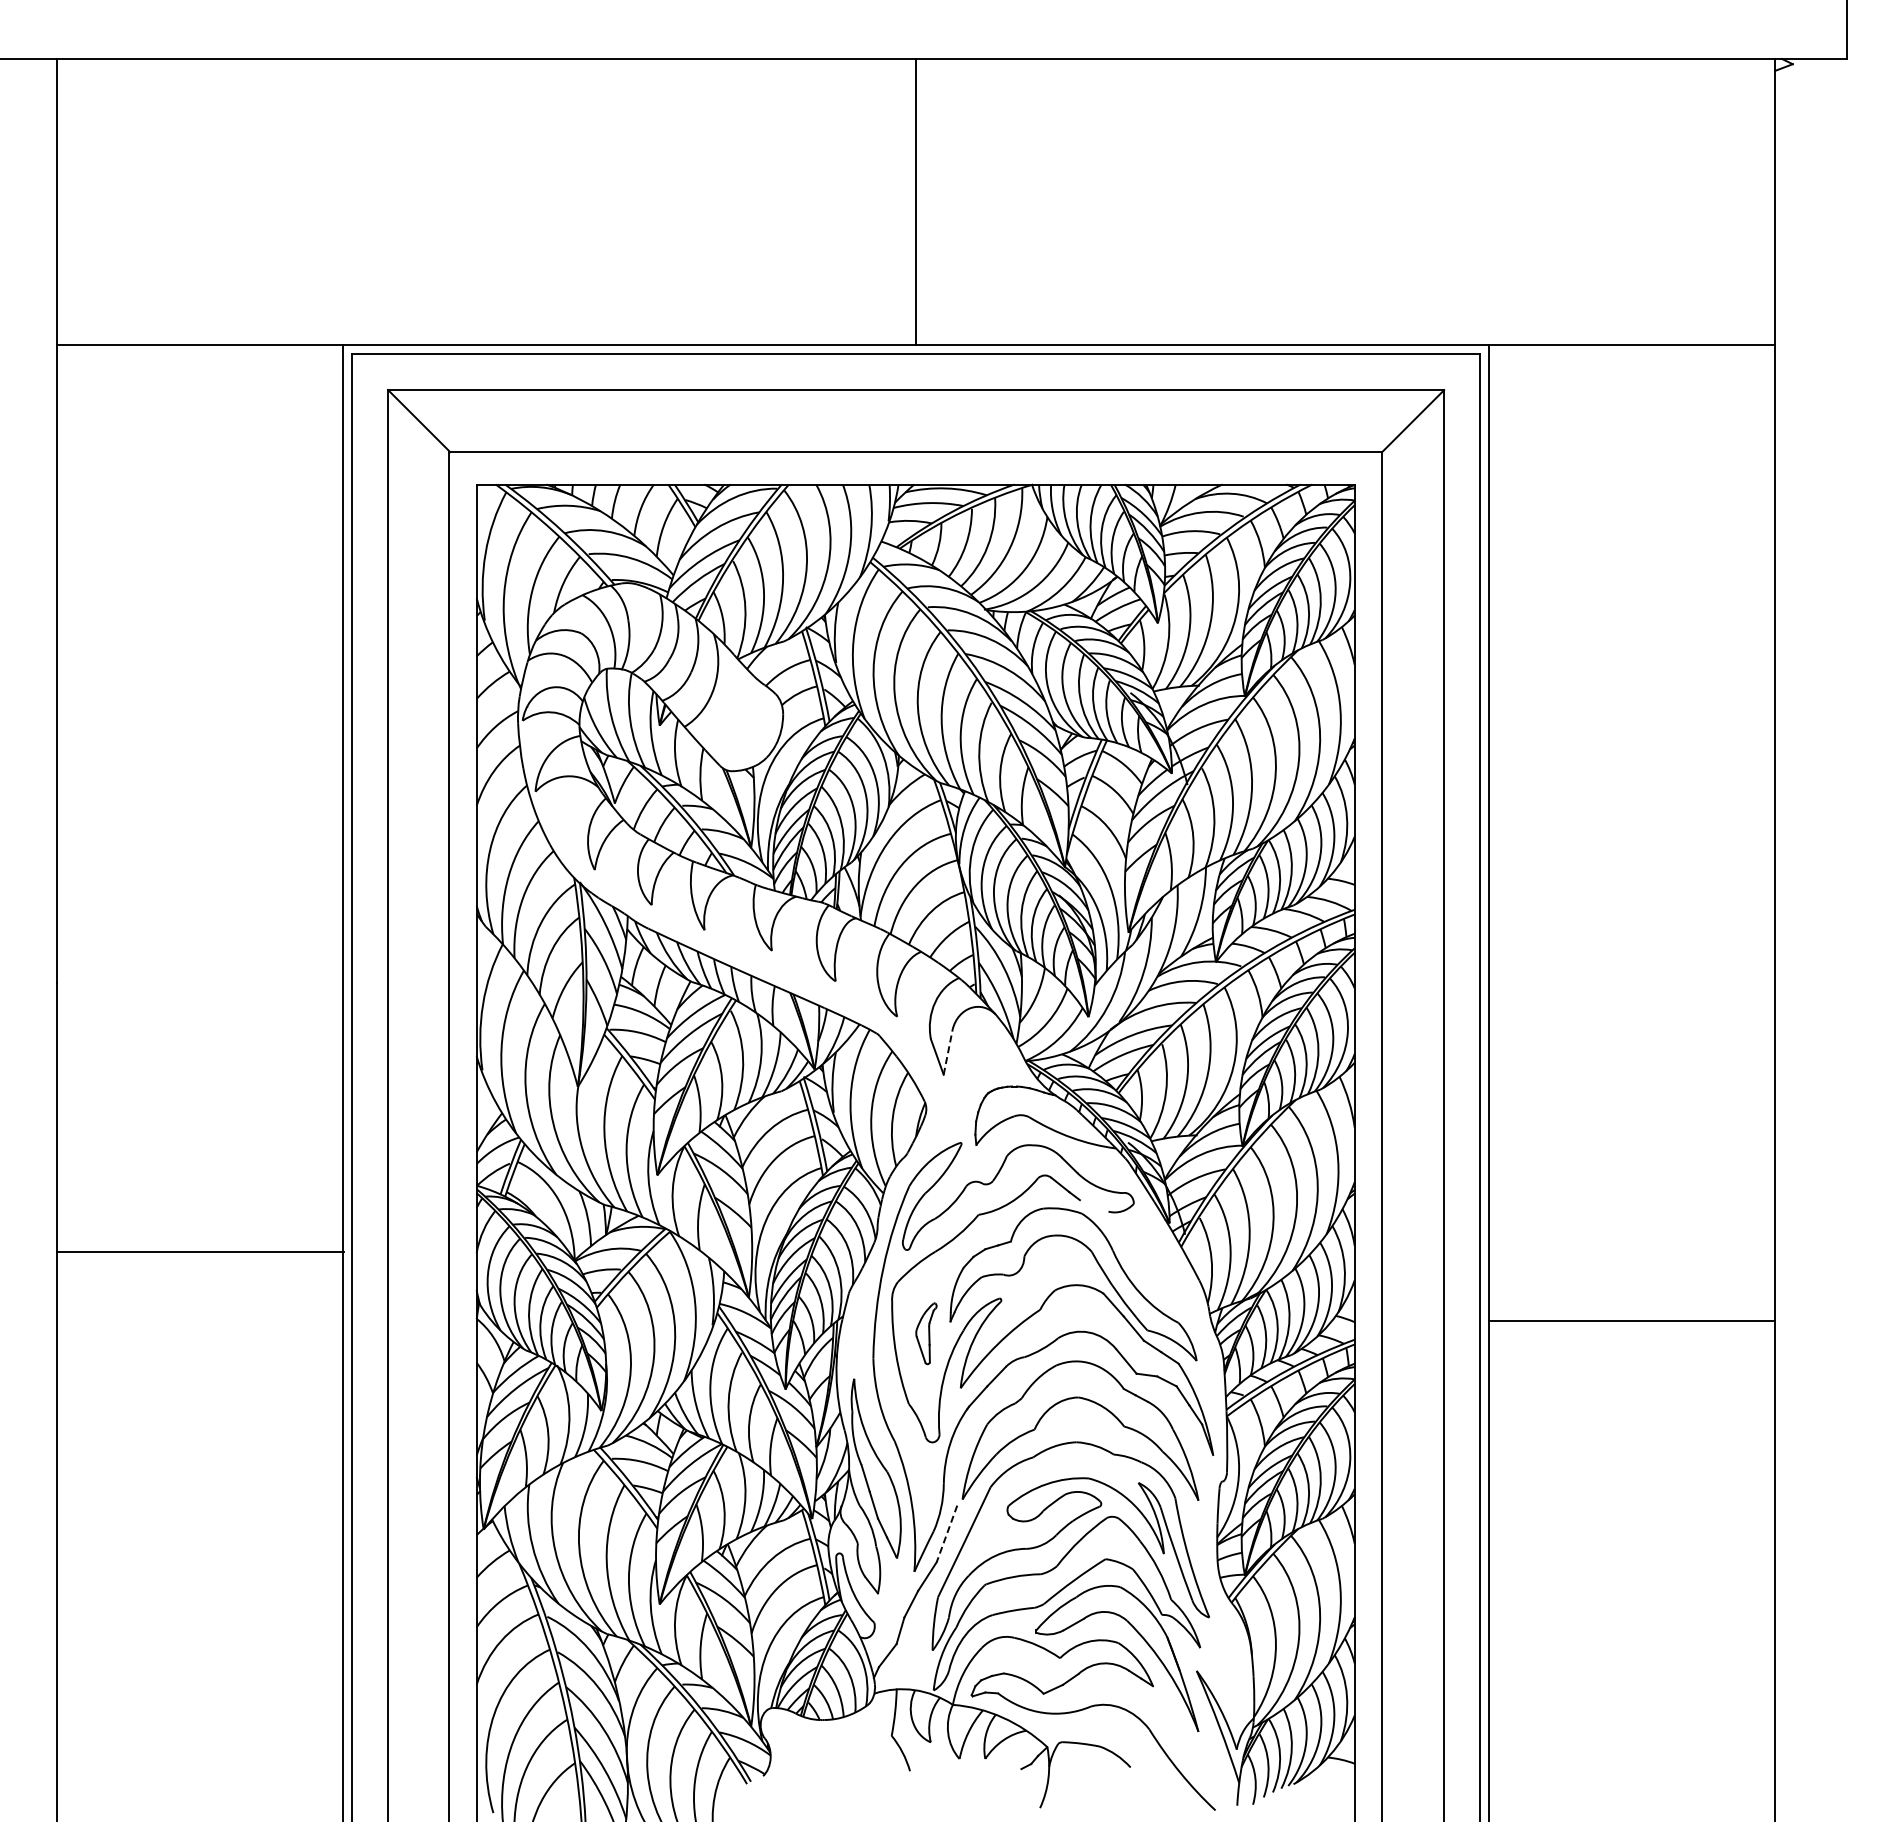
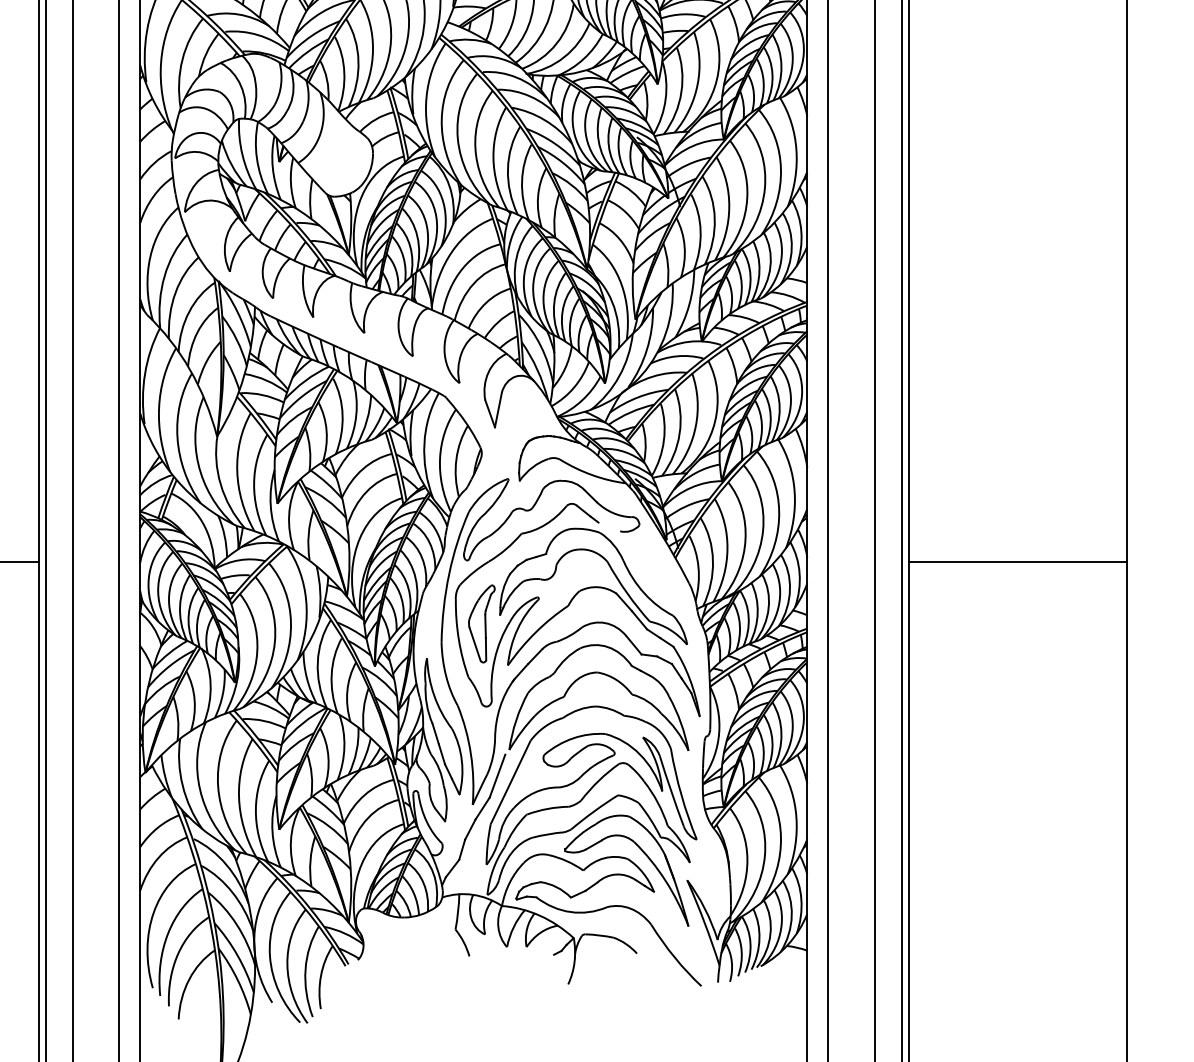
line: (948, 1051) -> (498, 409), dashed -> solid
line: (1631, 1321) -> (1017, 562), moved
part: (926, 1333) -> (481, 623), size x1.67
line: (946, 1534) -> (497, 776), dashed -> solid

